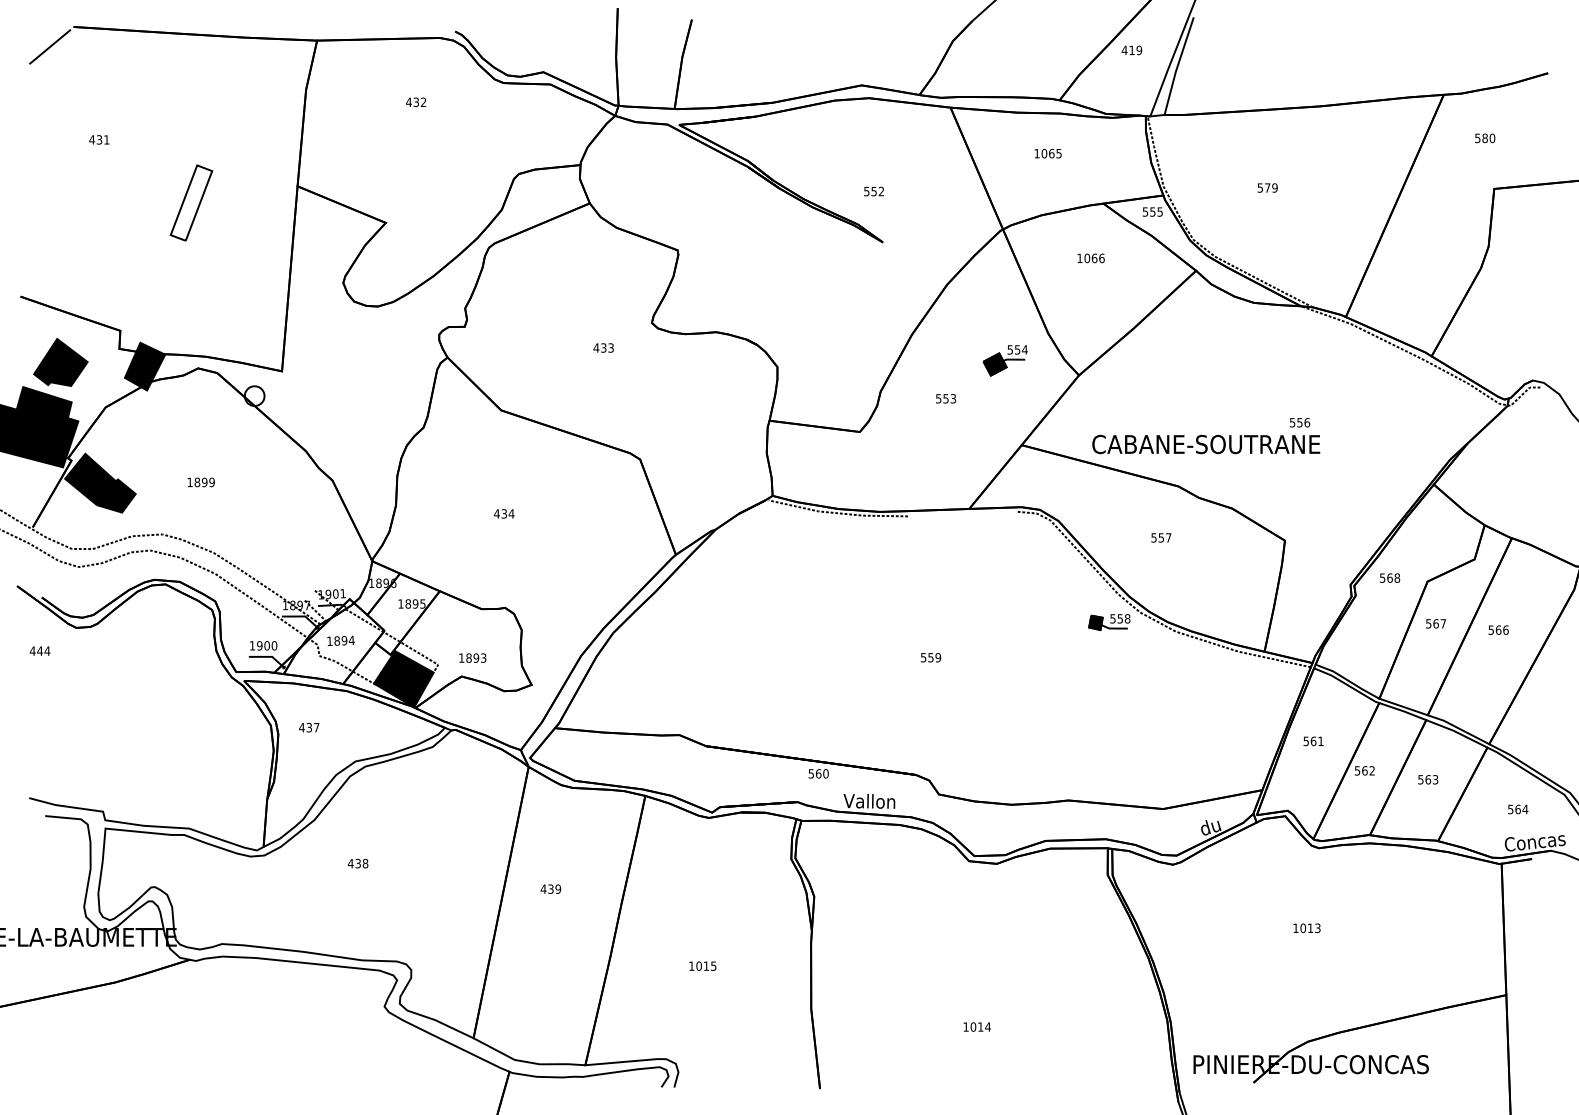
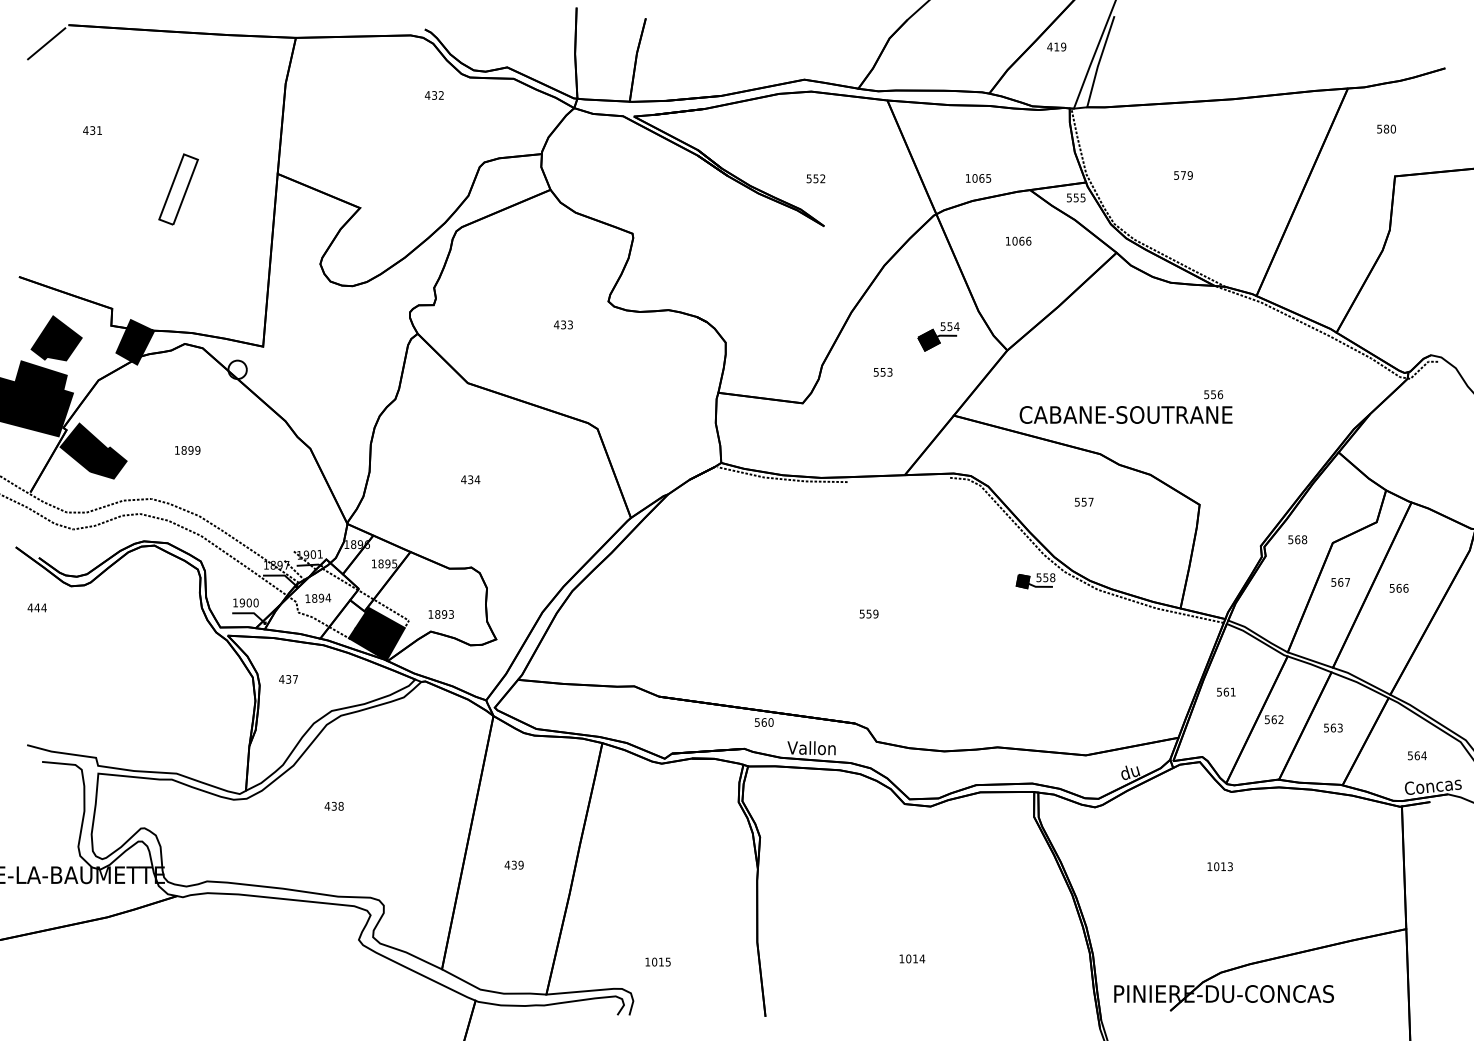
text: (416, 102) -> (434, 95), moved
text: (1048, 153) -> (978, 178), moved
text: (550, 888) -> (513, 864), moved
text: (702, 965) -> (657, 961), moved

